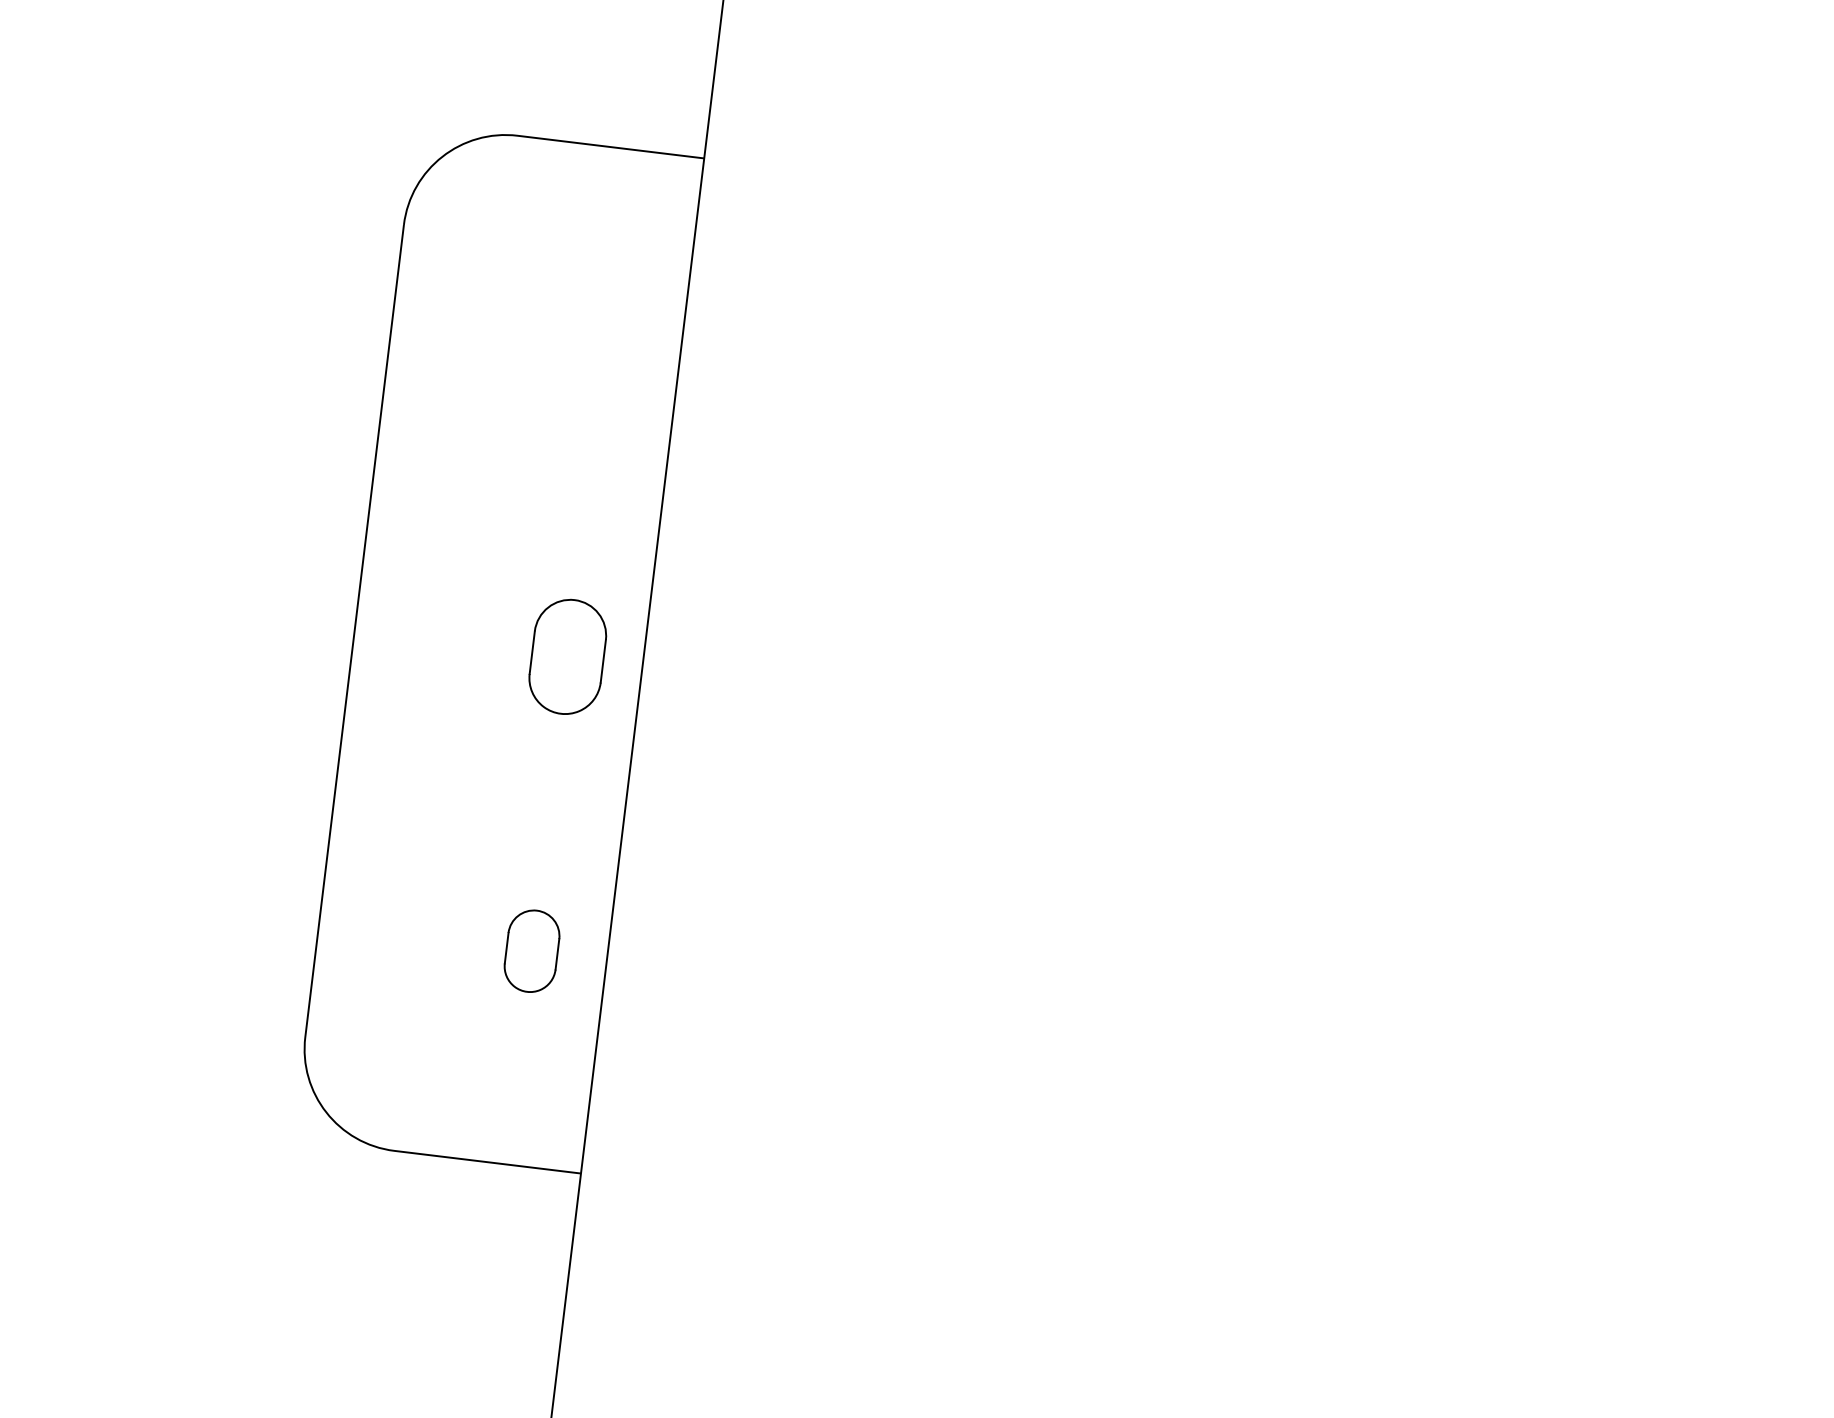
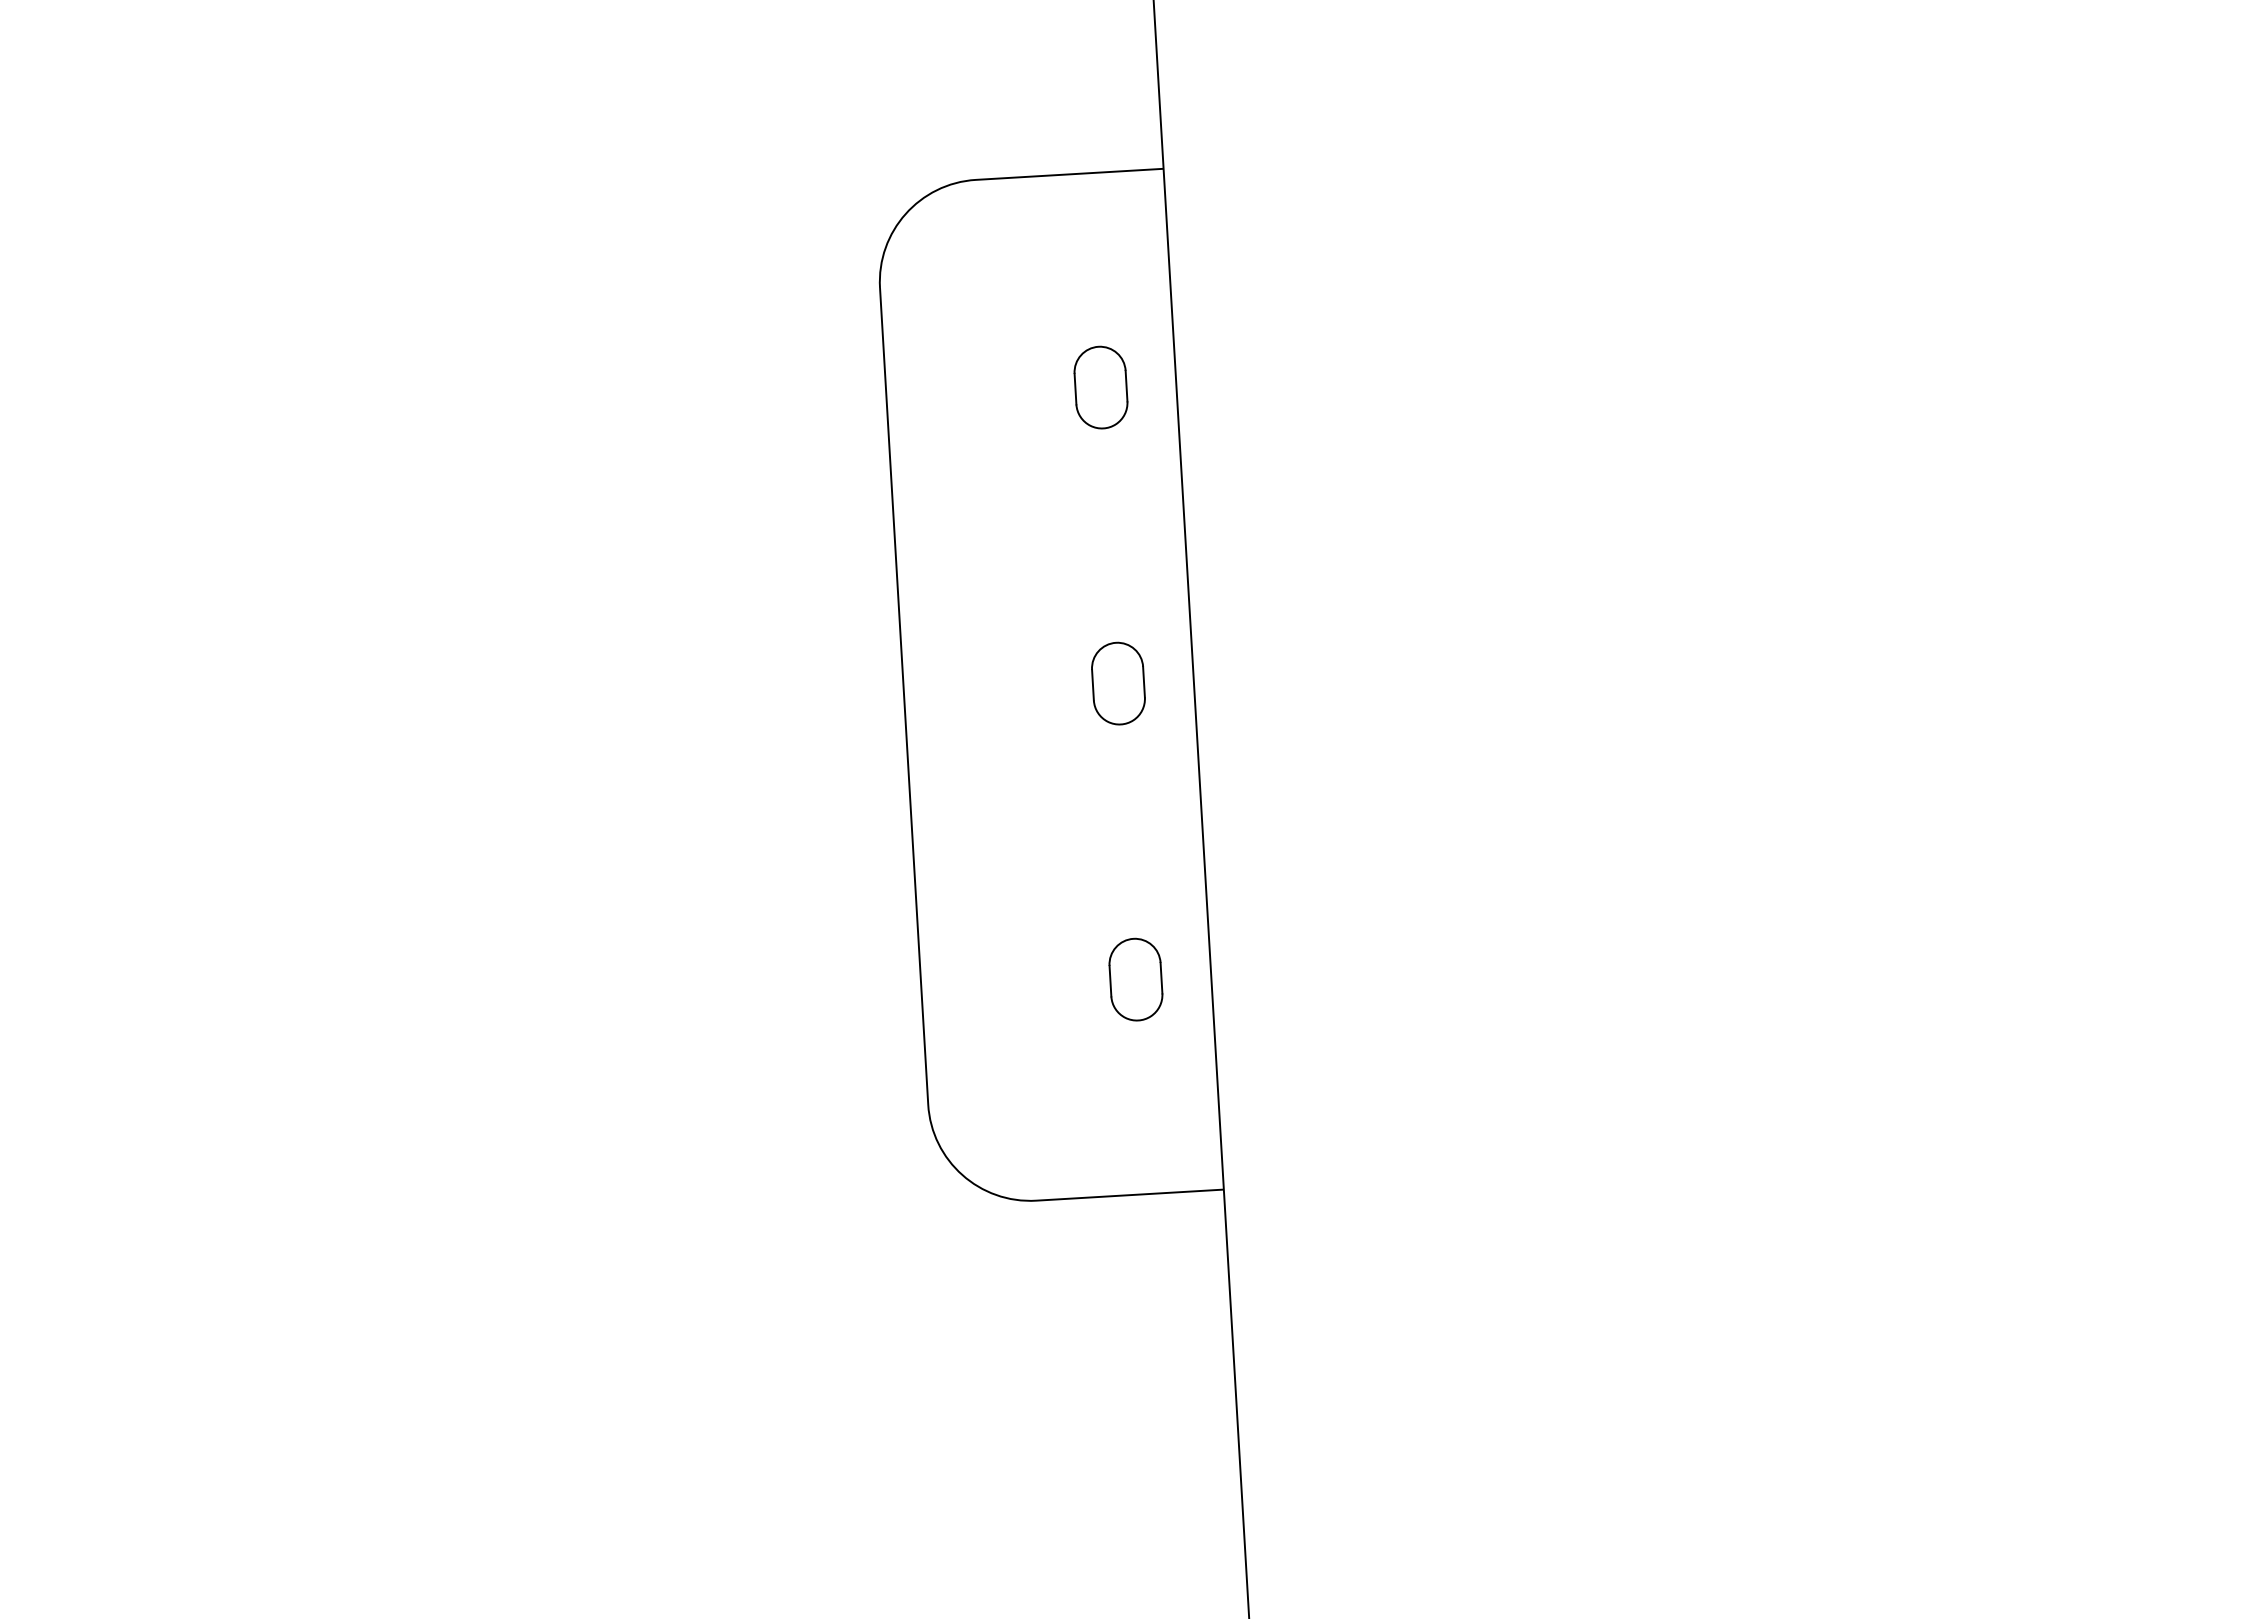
part: (603, 362) -> (1100, 387), added
part: (567, 656) -> (1118, 683), size x0.71

